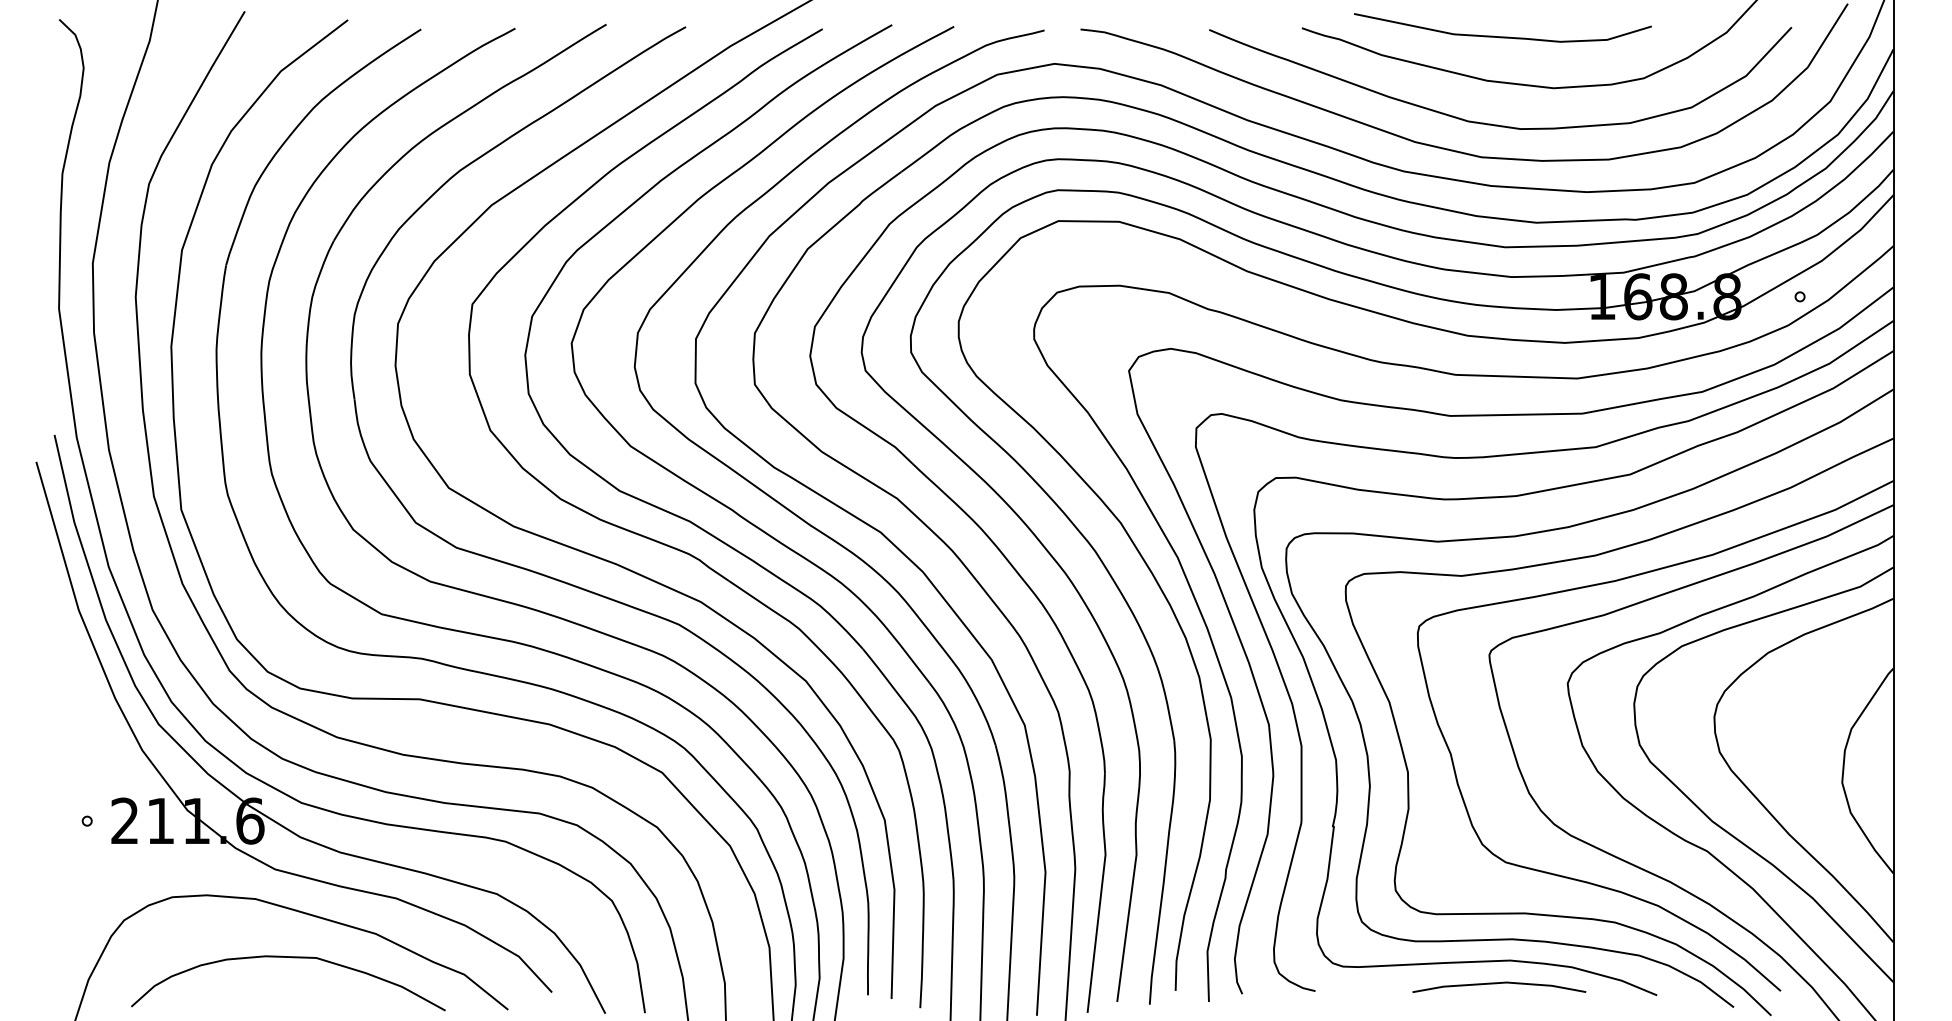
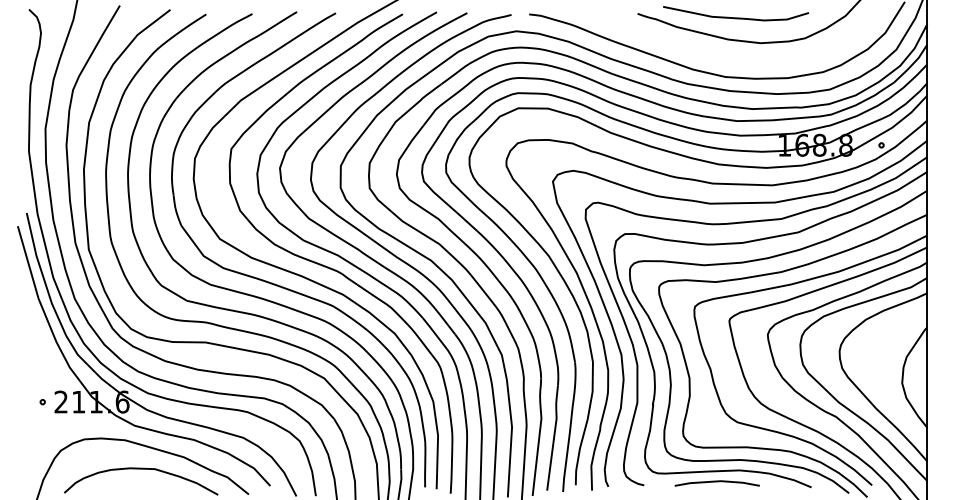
curve: (1487, 121) -> (728, 59), removed
line: (1497, 985) -> (716, 482), moved

